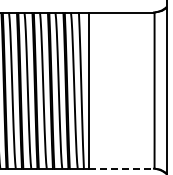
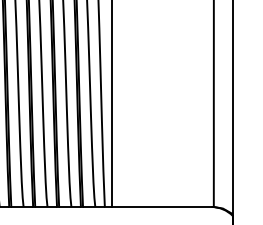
line: (121, 168) -> (162, 206), dashed -> solid

